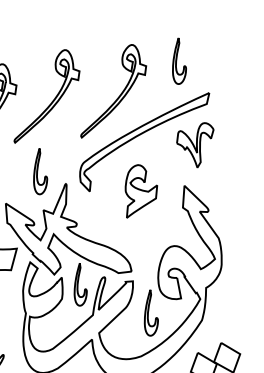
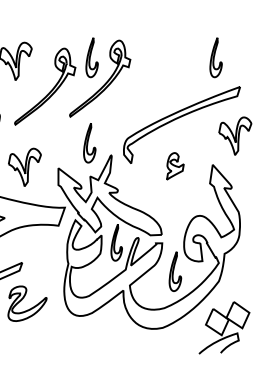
part: (34, 72) -> (91, 57), added
part: (118, 95) -> (162, 83), removed
part: (196, 144) -> (235, 135), moved
part: (141, 191) -> (175, 166), size x0.6

